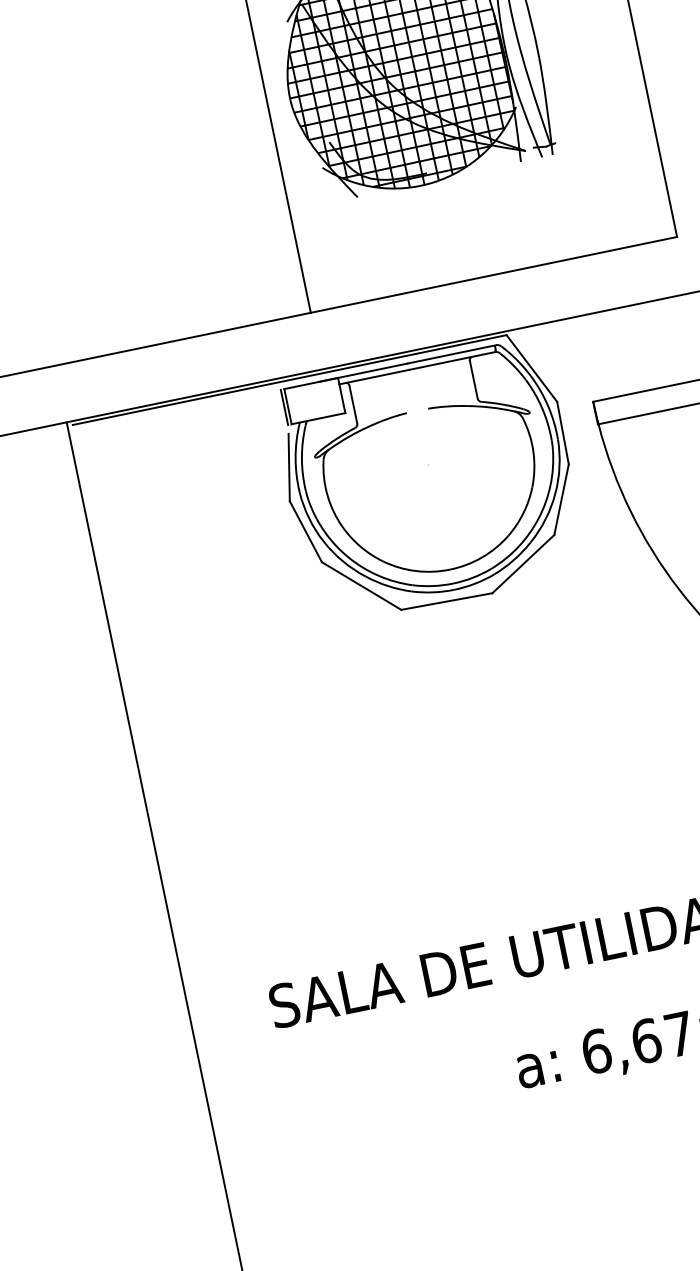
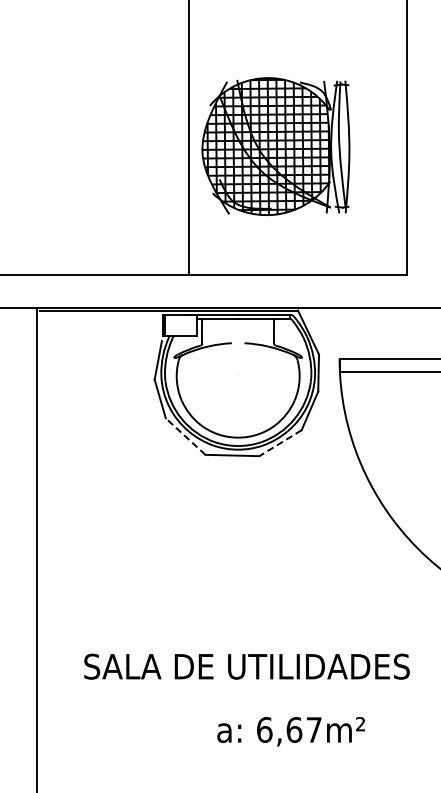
line: (523, 564) -> (280, 443), solid -> dashed
line: (361, 585) -> (185, 436), solid -> dashed

